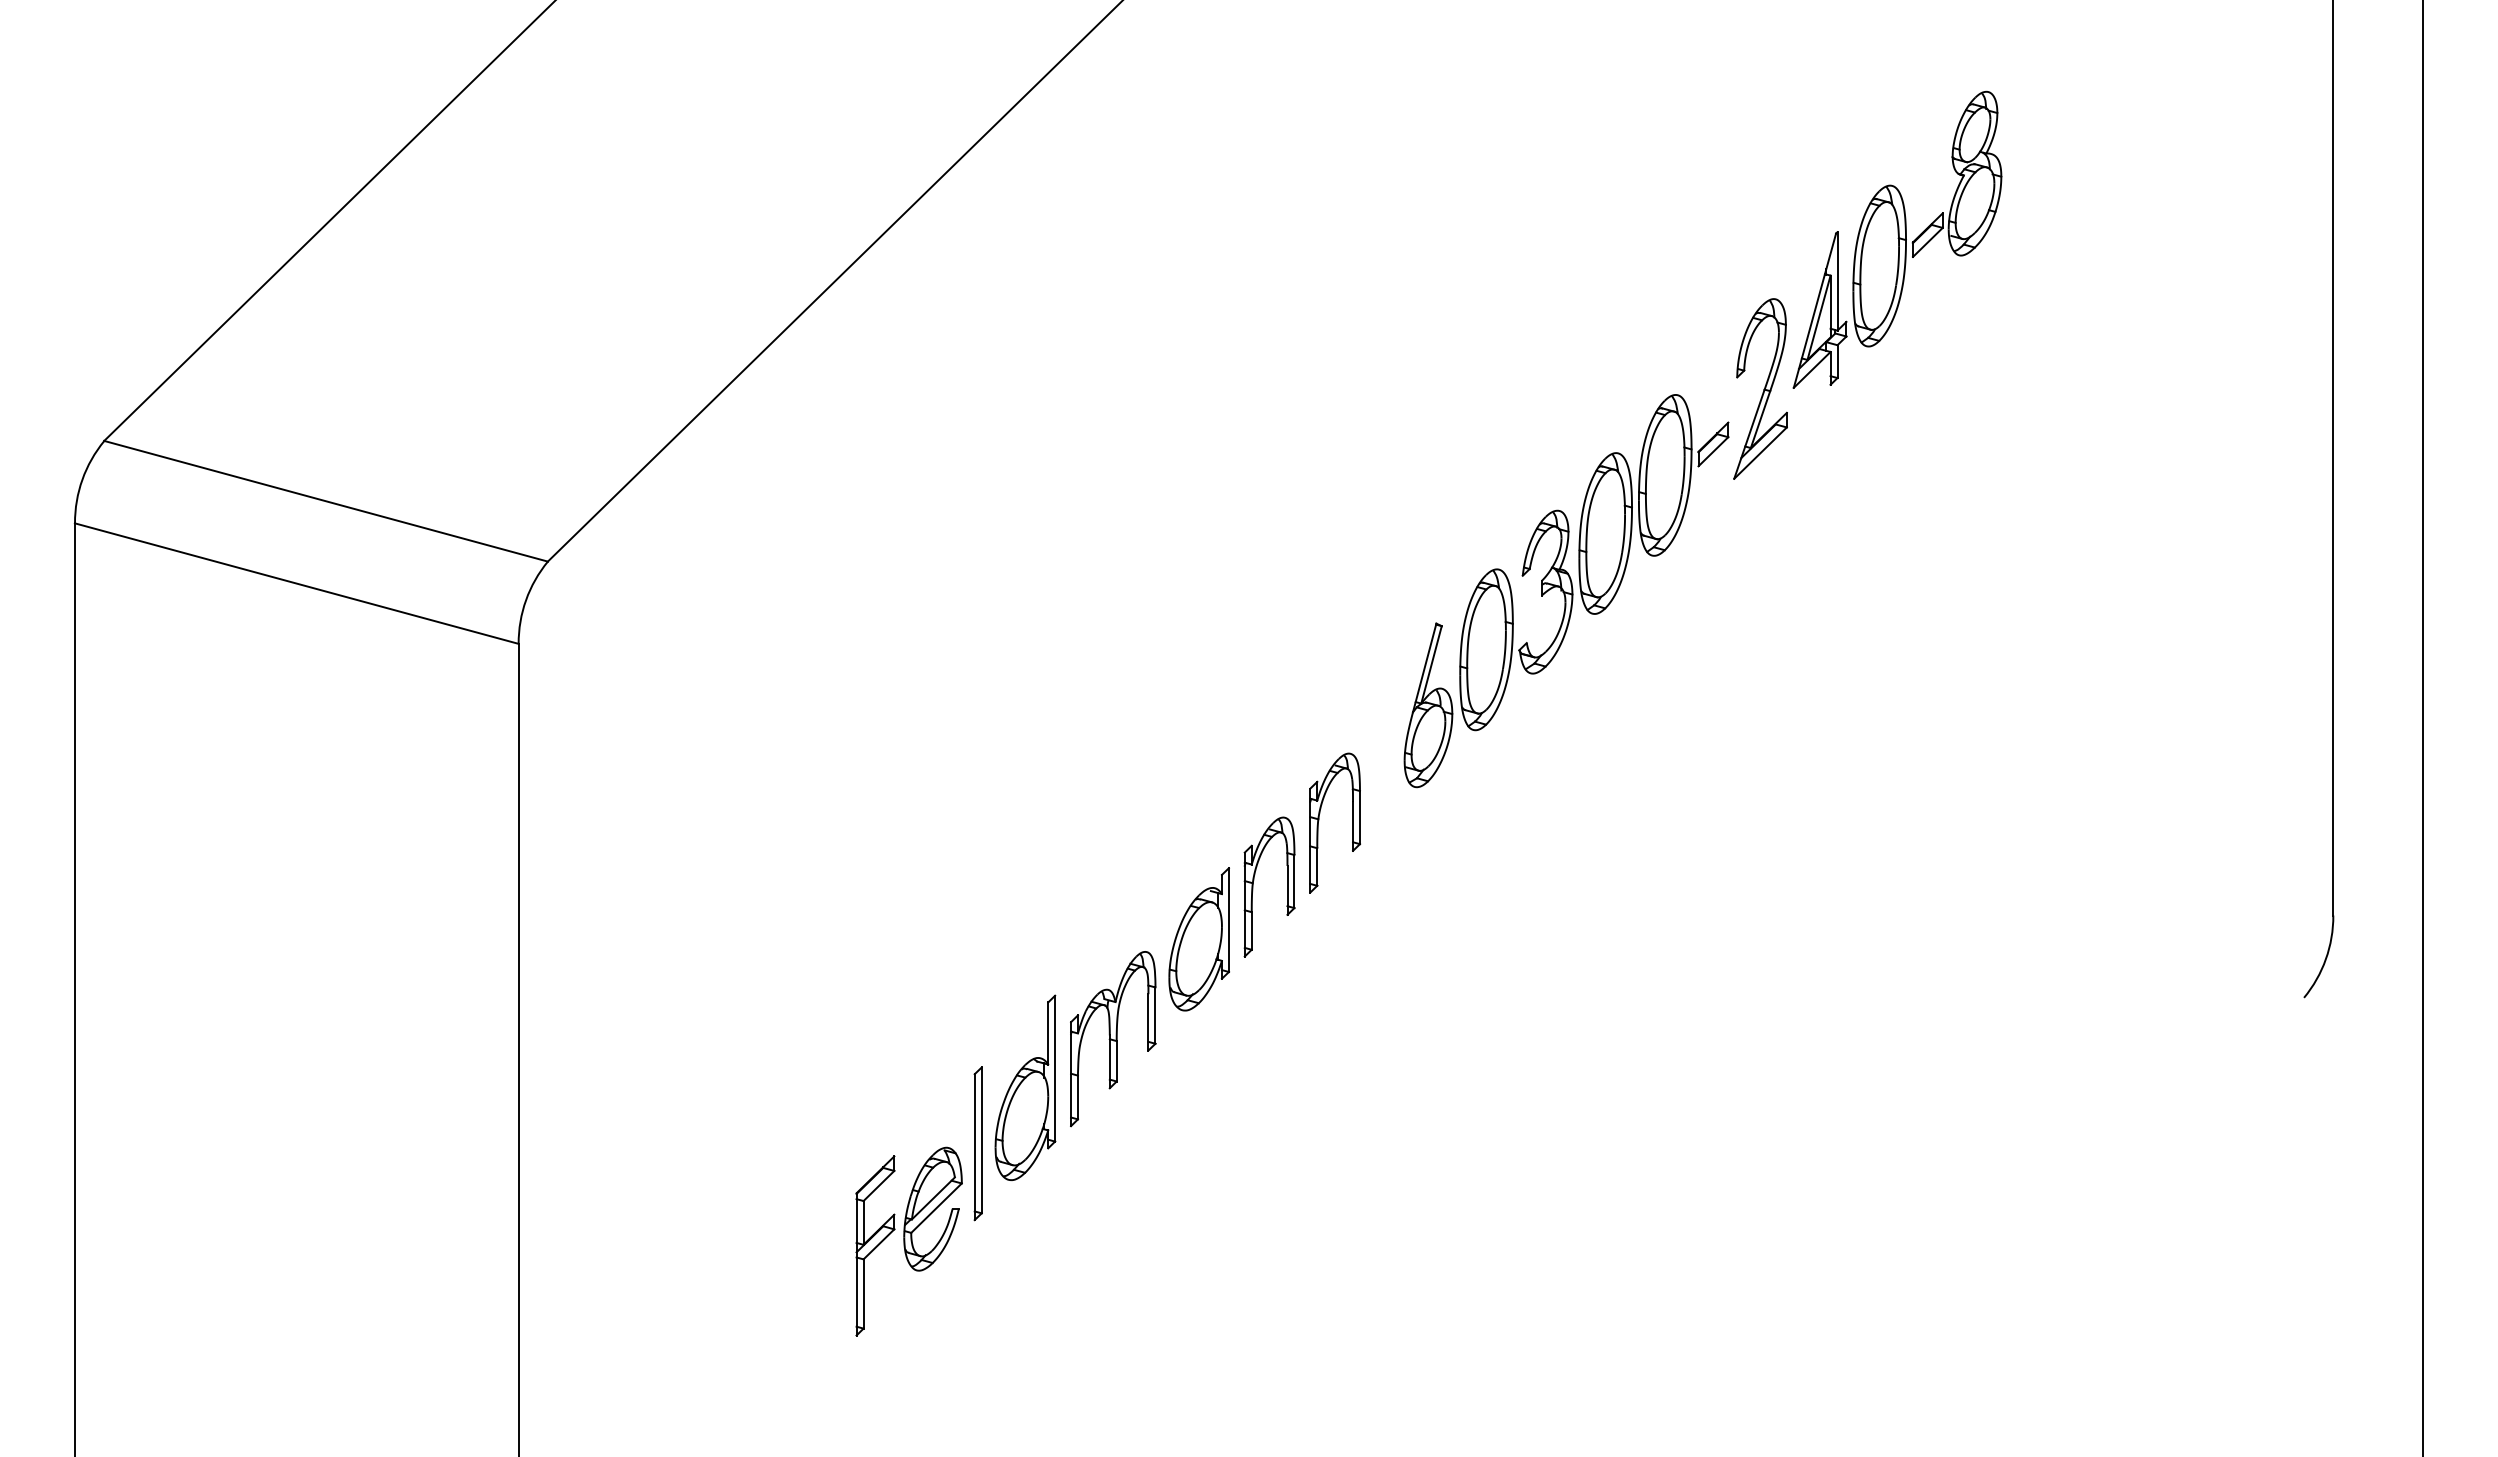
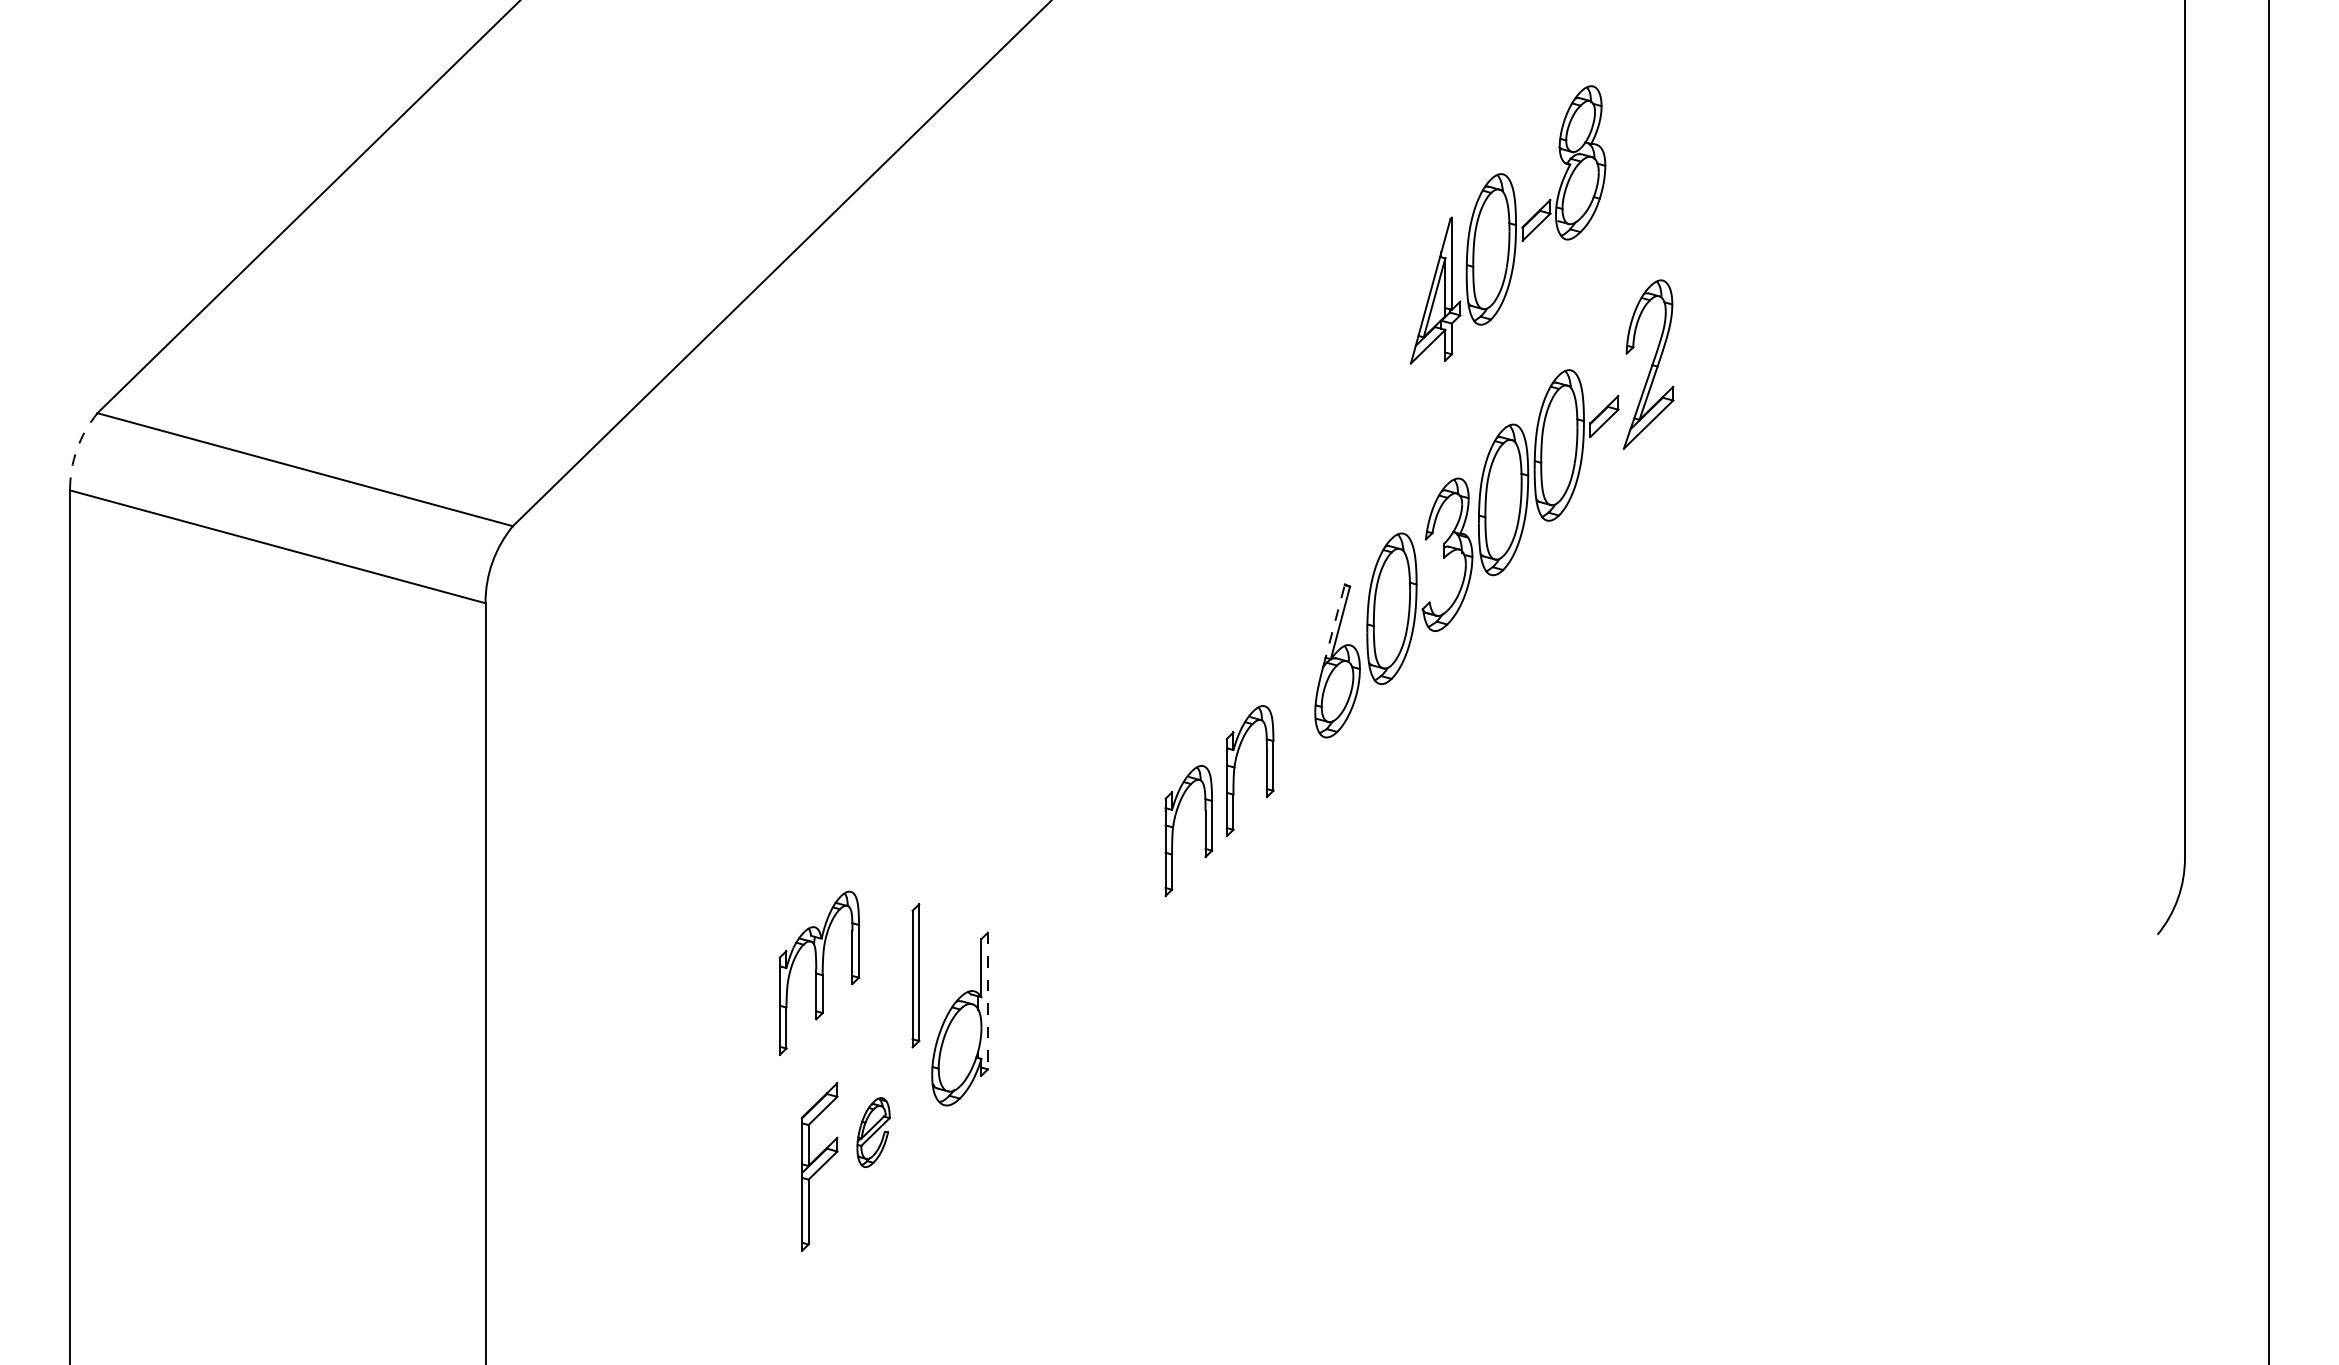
part: (1897, 239) -> (1508, 224), moved
arc: (82, 479) -> (77, 449), solid -> dashed
line: (1424, 666) -> (1333, 624), solid -> dashed
part: (1198, 939) -> (1122, 880), removed
part: (1113, 1039) -> (819, 973), moved
line: (1055, 1068) -> (988, 1000), solid -> dashed
part: (977, 1143) -> (915, 975), moved
part: (932, 1208) -> (873, 1132), size x0.6

